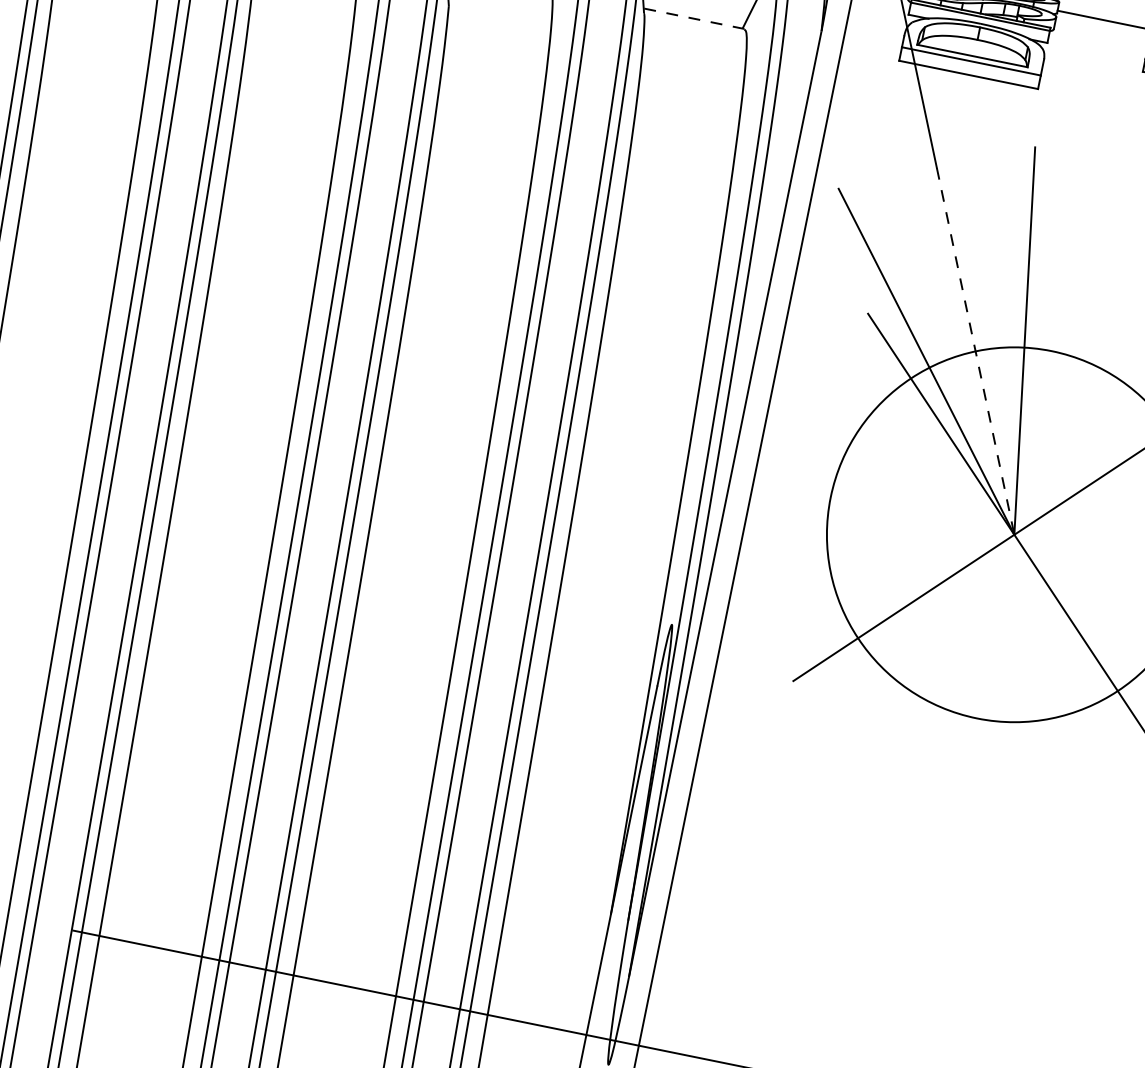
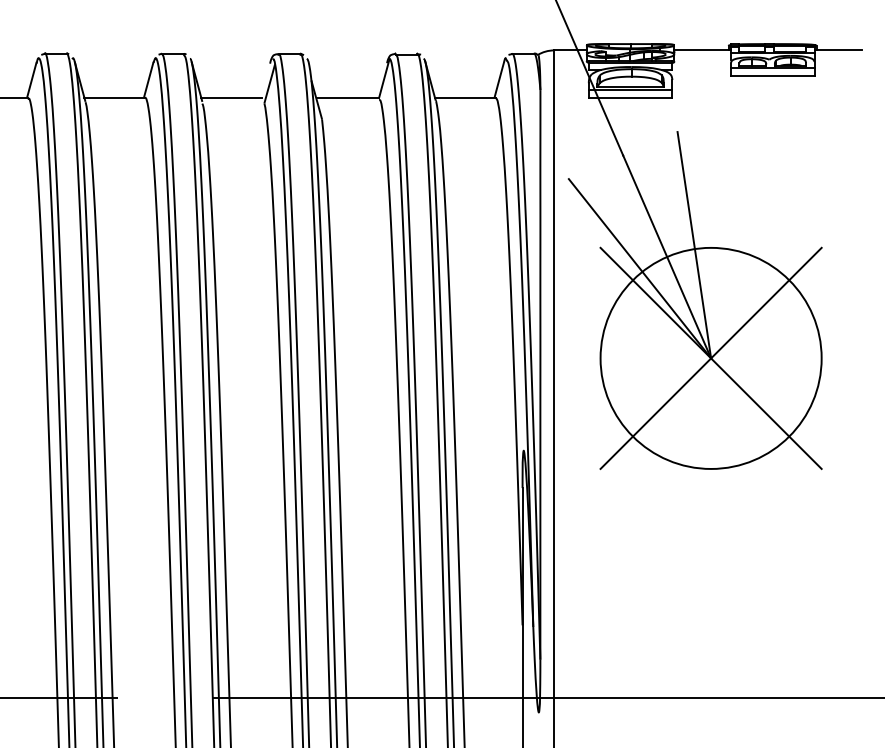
line: (692, 17) -> (464, 97), dashed -> solid
line: (976, 350) -> (667, 256), dashed -> solid

